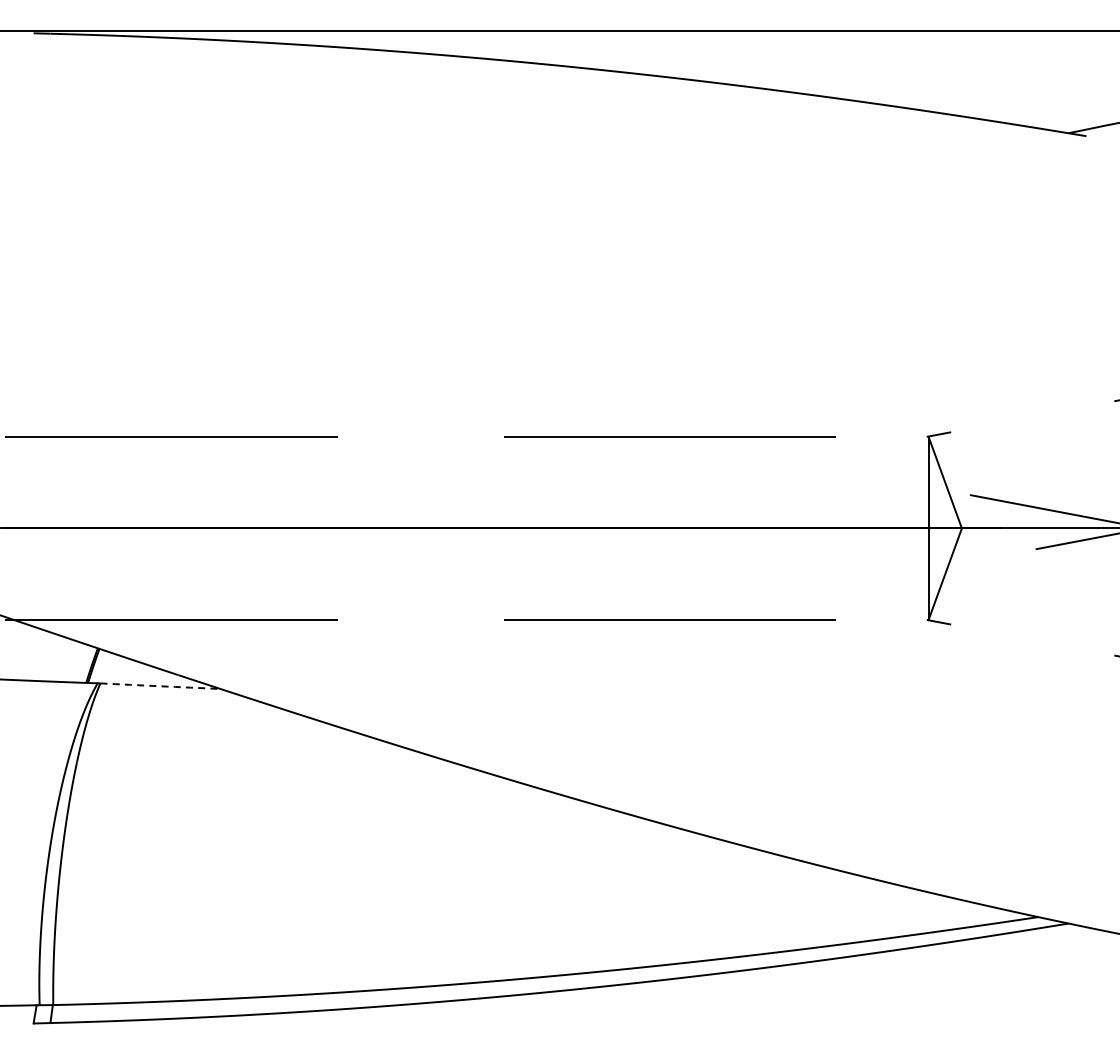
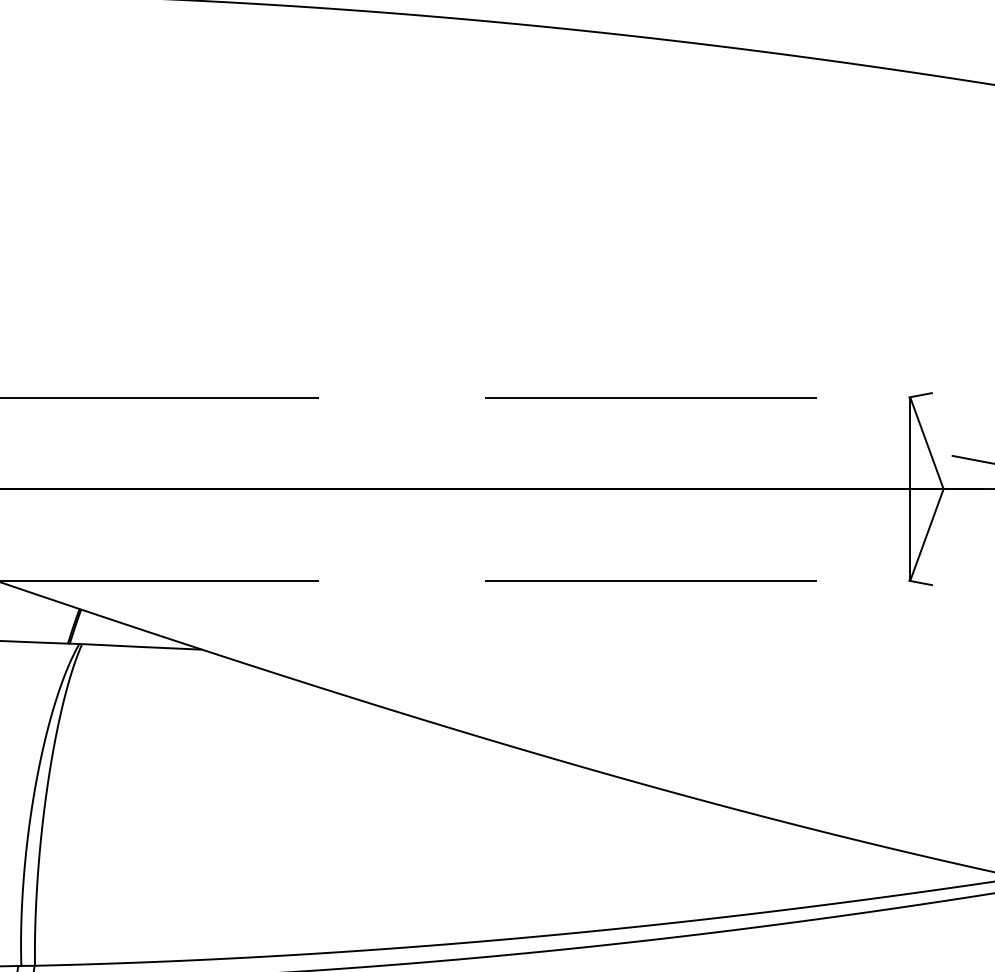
arc: (160, 686) -> (142, 647), dashed -> solid

